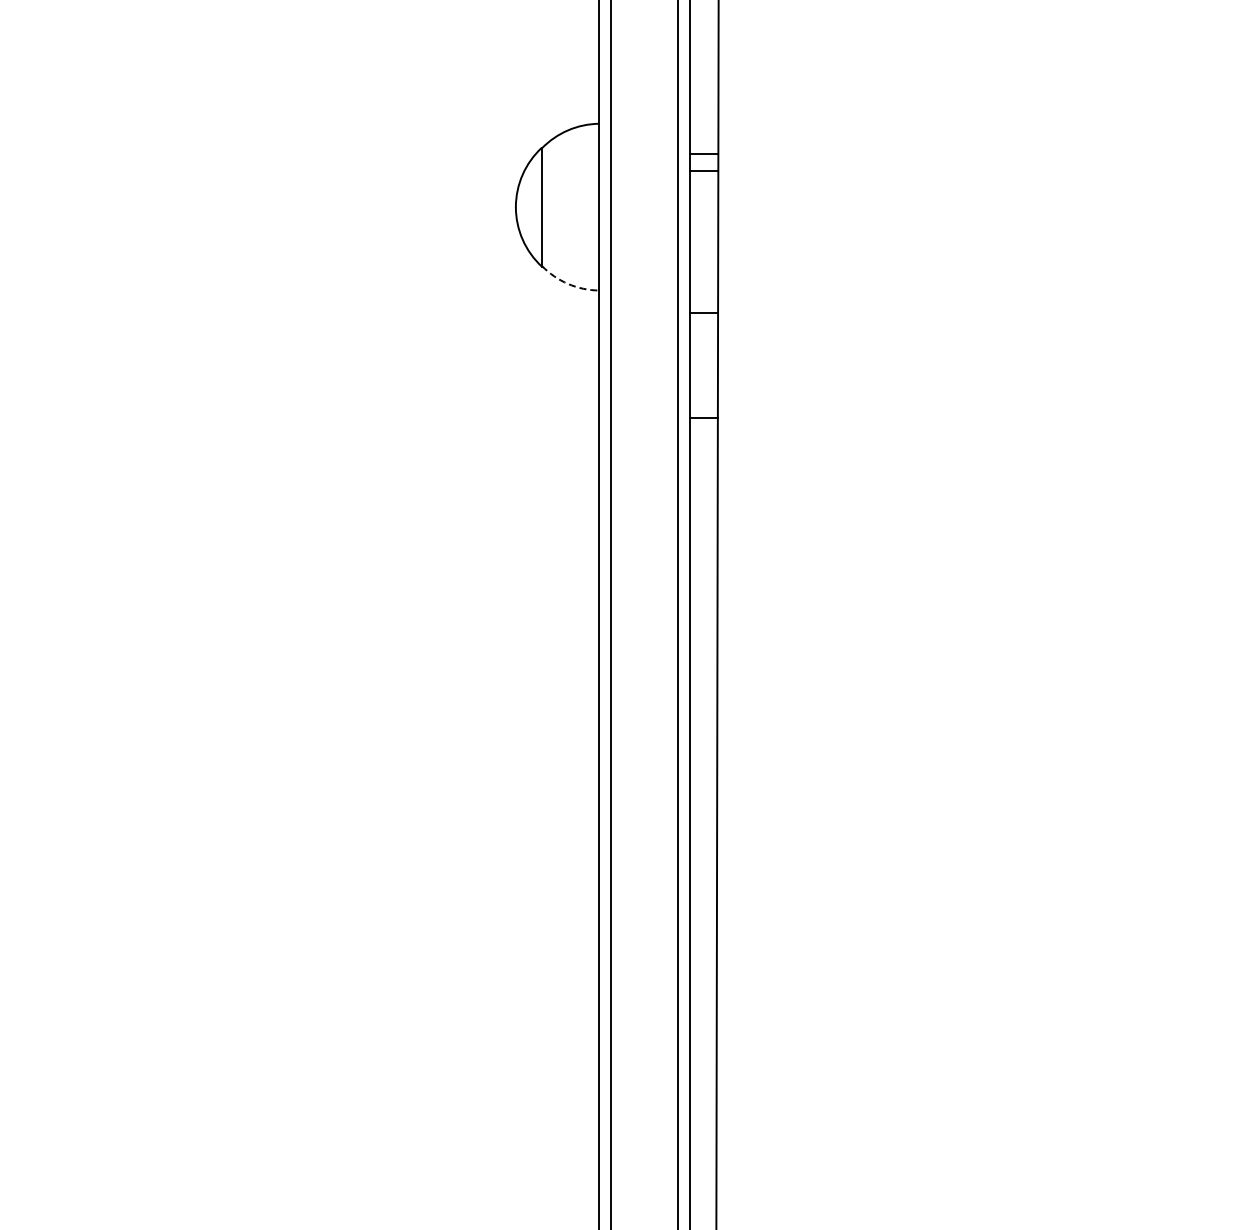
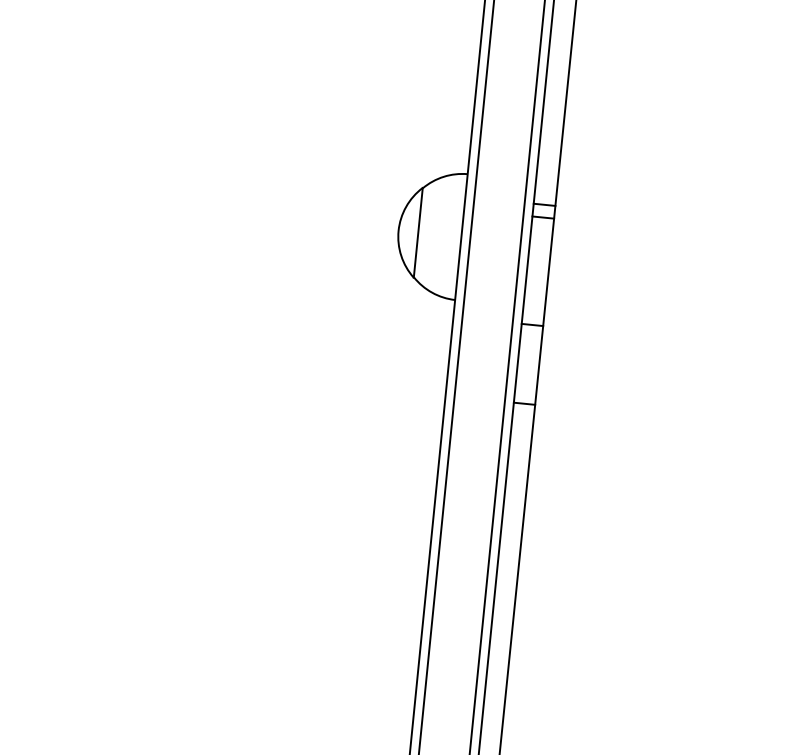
arc: (568, 283) -> (432, 292), dashed -> solid

